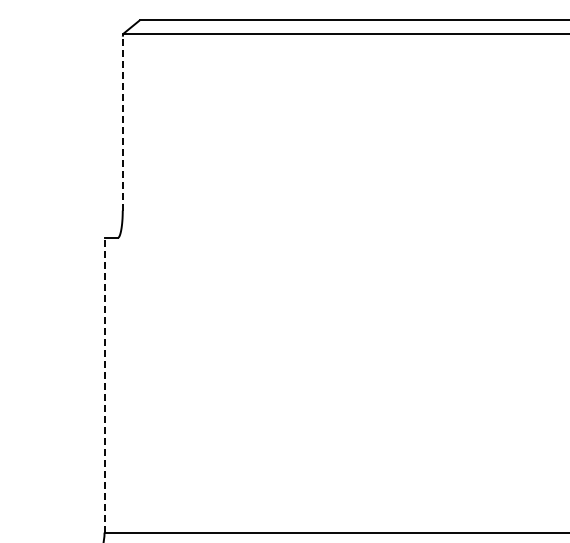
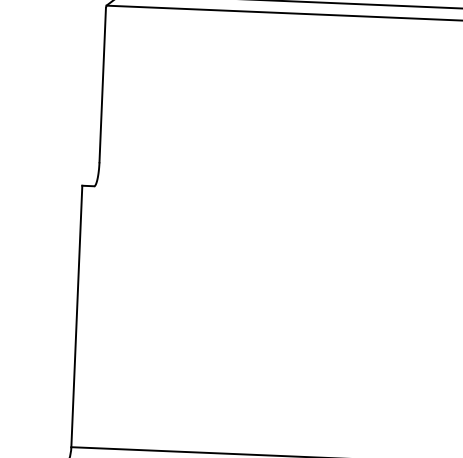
line: (122, 123) -> (102, 85), dashed -> solid
line: (104, 384) -> (76, 315), dashed -> solid

